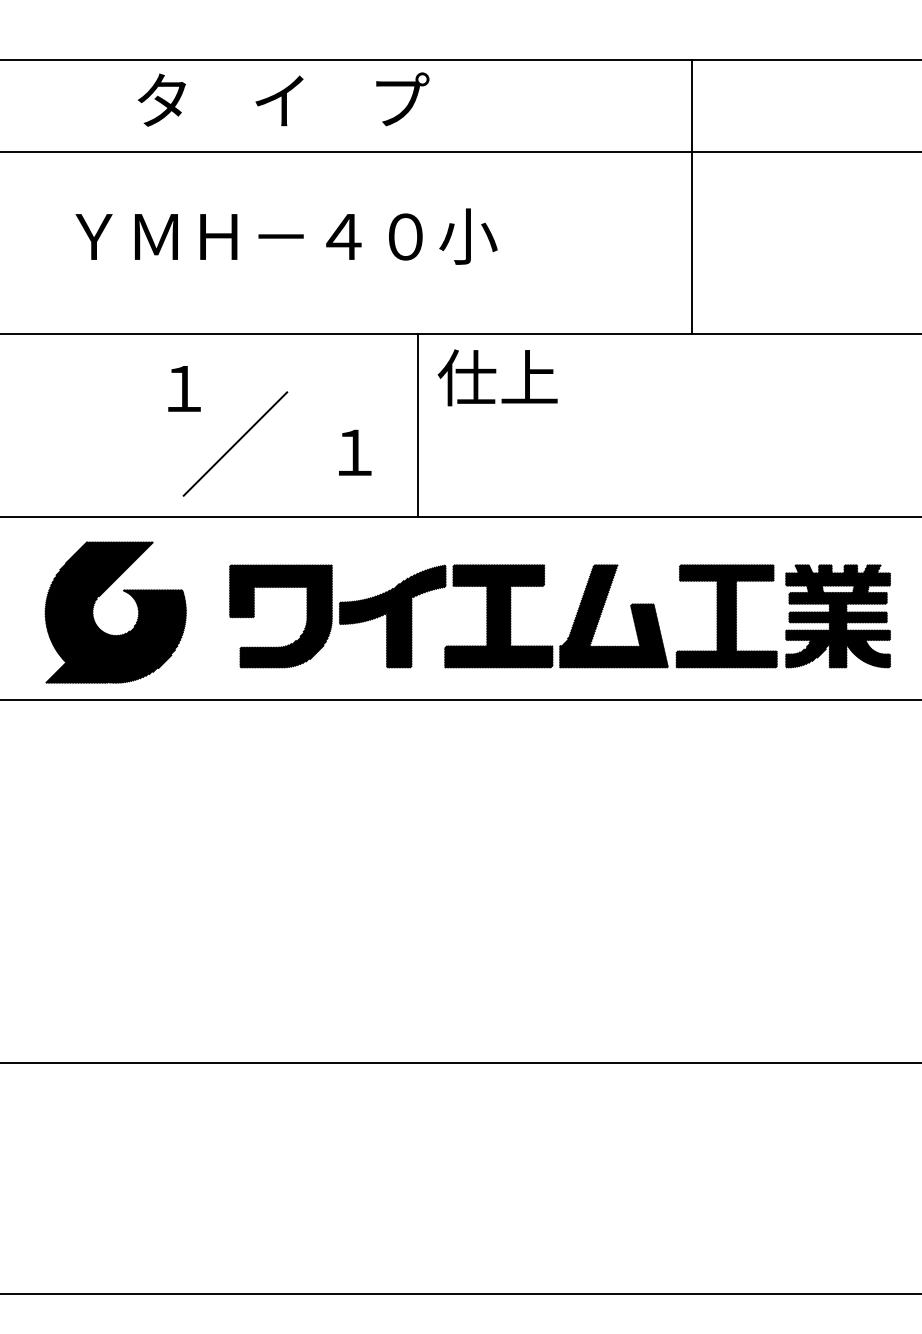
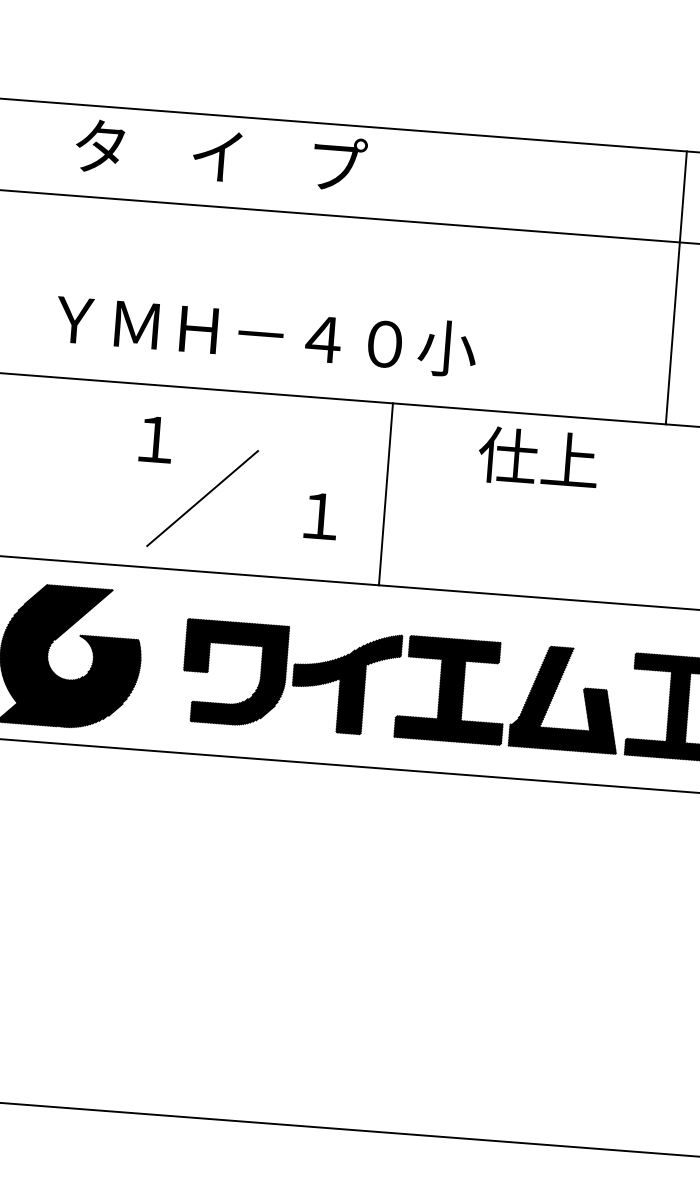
text: (283, 99) -> (221, 154), moved
text: (286, 236) -> (266, 334), moved
text: (497, 377) -> (538, 457), moved

